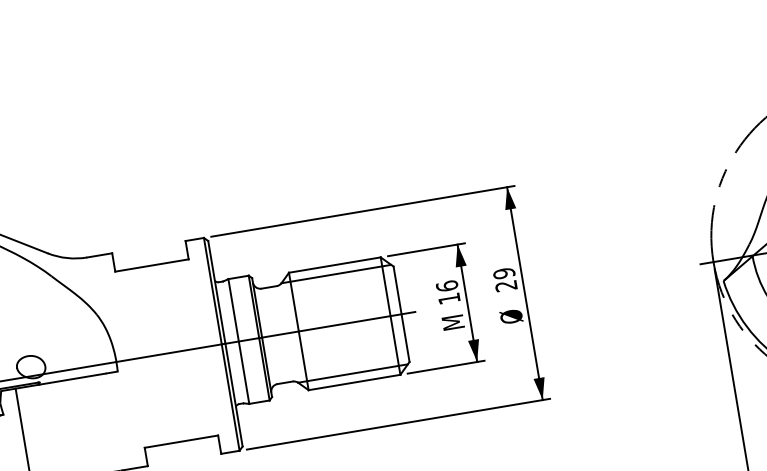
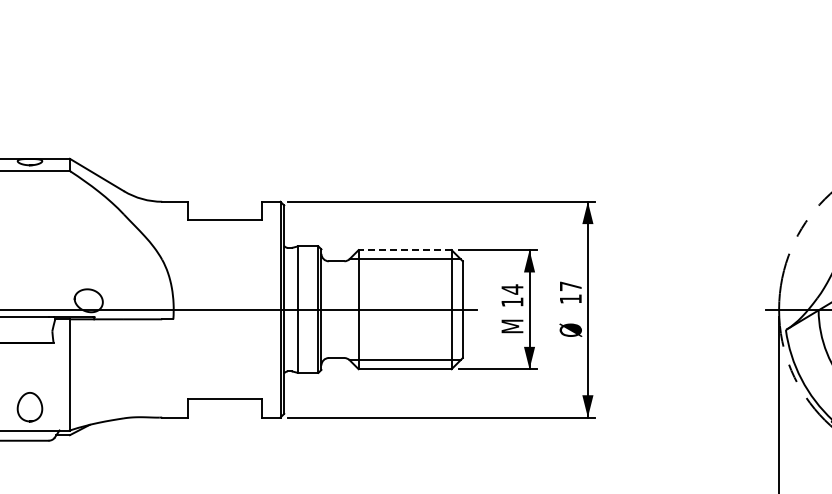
line: (335, 265) -> (405, 250), solid -> dashed
text: (504, 279) -> (570, 292), 29 -> 17
text: (447, 286) -> (512, 289), 16 -> 14

